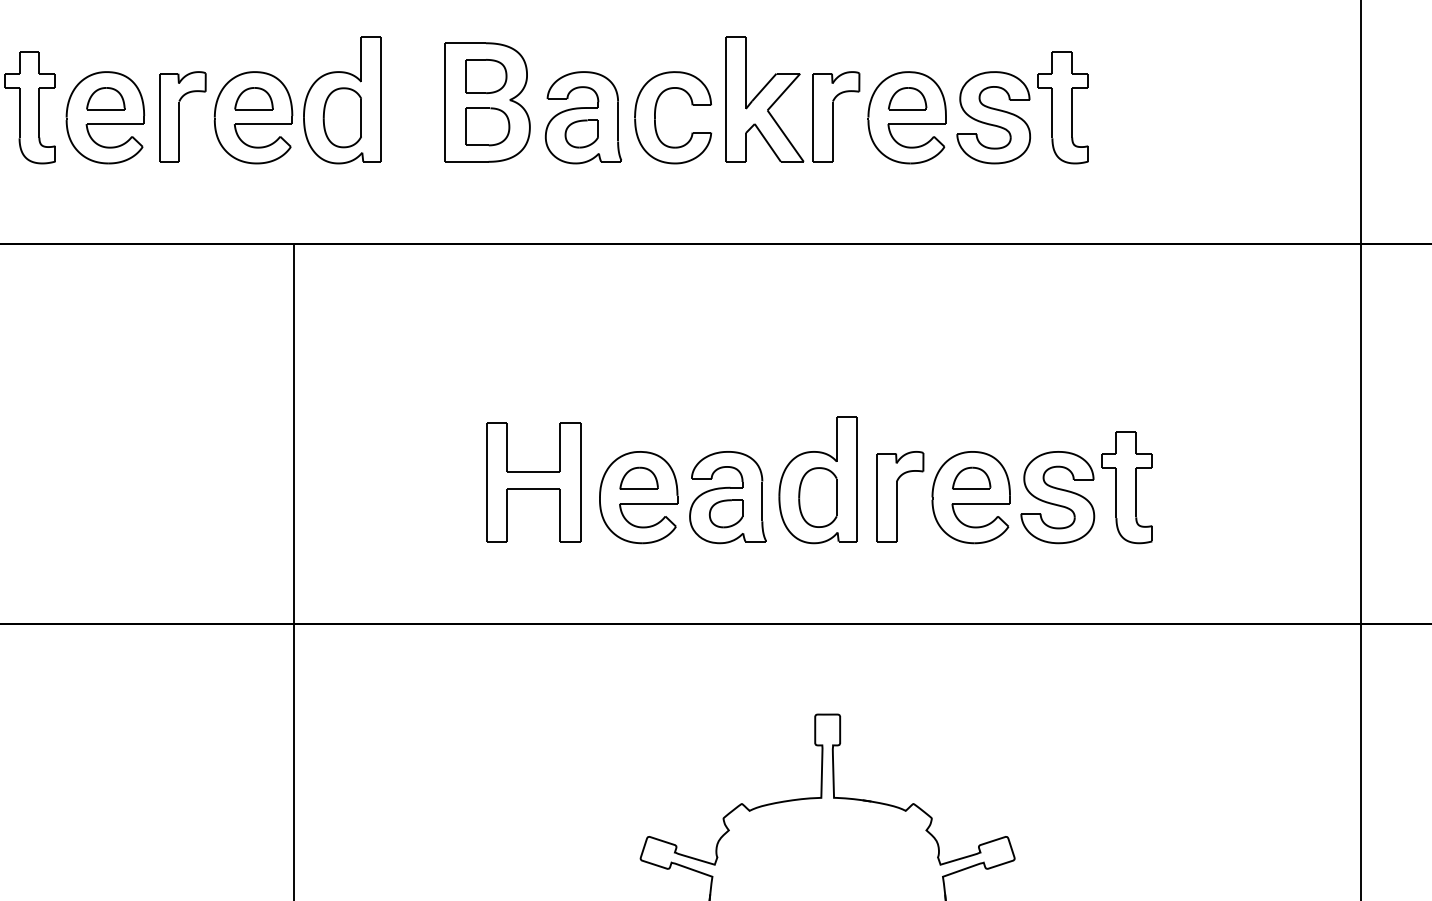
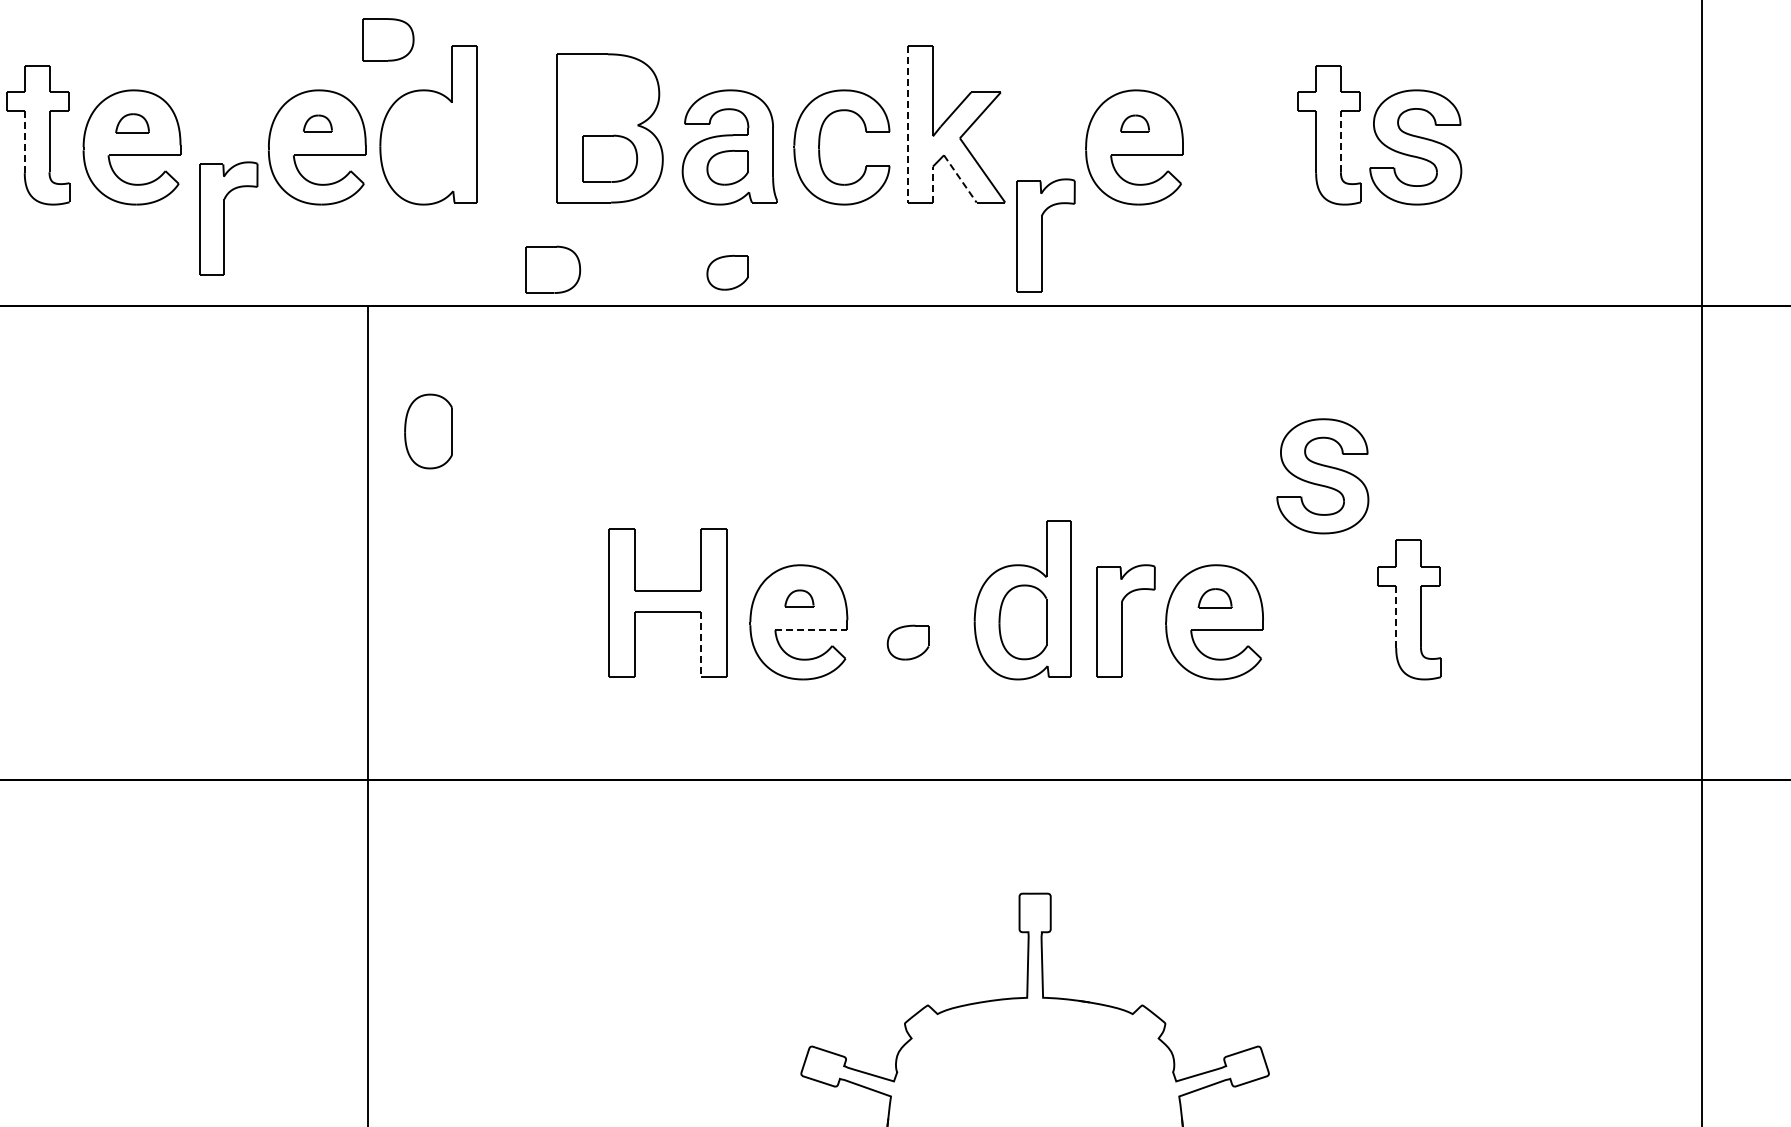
part: (486, 76) -> (388, 39), moved
part: (105, 98) -> (132, 123), size x0.7
part: (253, 98) -> (317, 123), size x0.6
part: (907, 98) -> (1134, 123), size x0.6
line: (726, 99) -> (908, 124), solid -> dashed
line: (1071, 112) -> (1340, 141), solid -> dashed
line: (19, 113) -> (24, 142), solid -> dashed
part: (182, 116) -> (228, 218), moved
part: (835, 116) -> (1045, 235), moved
part: (342, 117) -> (428, 431), moved
part: (993, 117) -> (1415, 147), moved
line: (767, 142) -> (960, 178), solid -> dashed
line: (745, 147) -> (932, 184), solid -> dashed
part: (442, 215) -> (553, 269), added
part: (581, 217) -> (727, 272), added
part: (639, 478) -> (799, 598), size x0.6
part: (971, 478) -> (1214, 598), size x0.7
line: (1116, 493) -> (1396, 617), solid -> dashed
part: (727, 497) -> (910, 622), removed
part: (1057, 497) -> (1322, 476), moved
line: (648, 504) -> (811, 630), solid -> dashed
line: (560, 515) -> (700, 644), solid -> dashed

